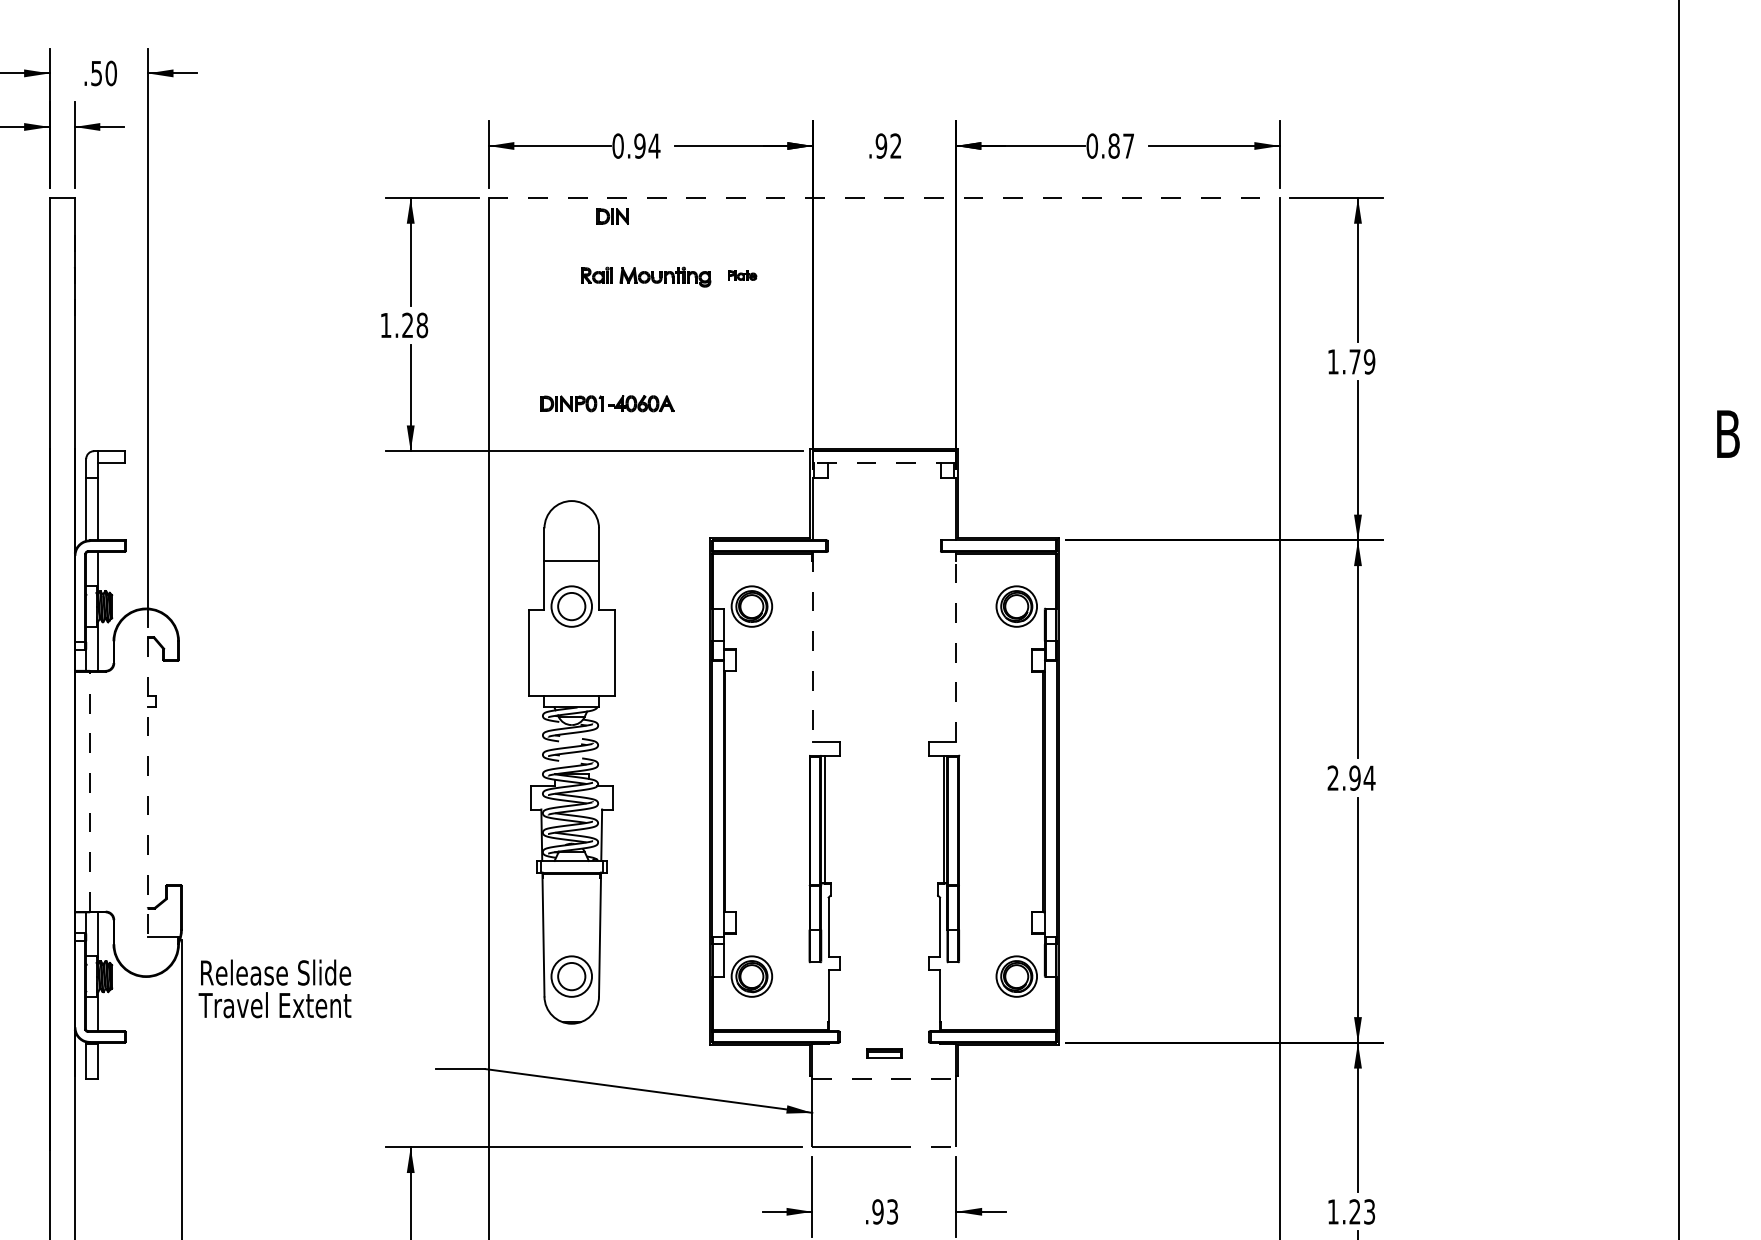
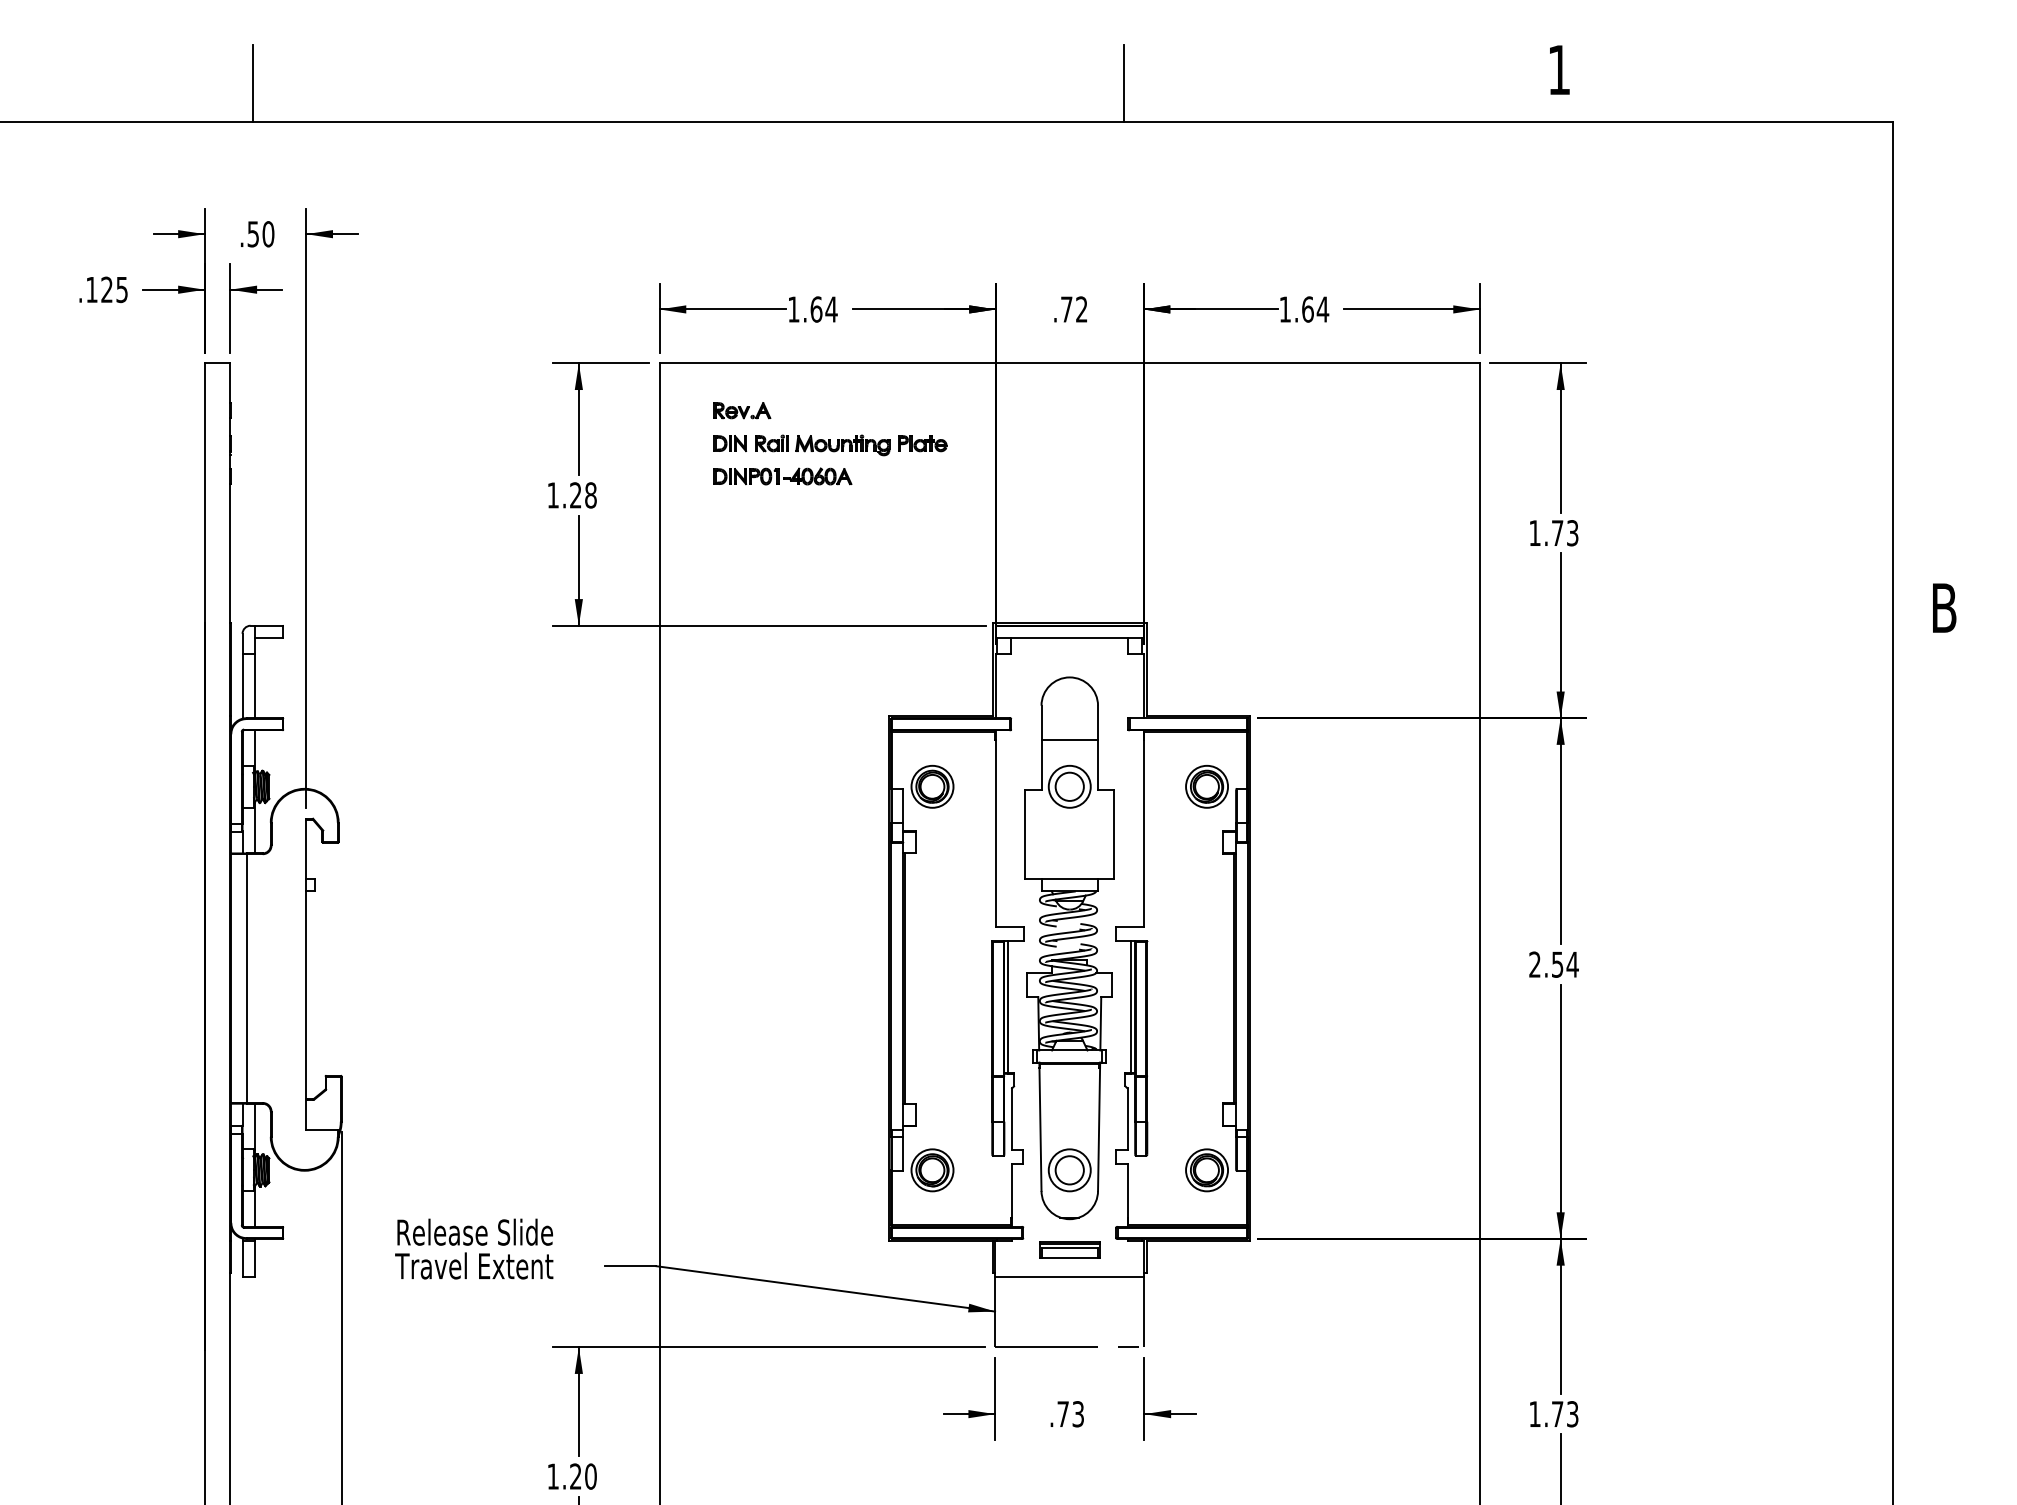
text: (629, 146) -> (805, 309), 0.94 -> 1.64
text: (881, 146) -> (1066, 309), .92 -> .72
text: (1110, 146) -> (1304, 309), 0.87 -> 1.64
line: (885, 198) -> (1070, 363), dashed -> solid
part: (612, 216) -> (729, 443), moved
part: (568, 243) -> (742, 410), added
part: (742, 275) -> (922, 443), size x1.67
text: (1369, 362) -> (1572, 533), 1.79 -> 1.73
part: (607, 403) -> (782, 476), moved
line: (884, 462) -> (1069, 637), dashed -> solid
line: (955, 646) -> (1143, 828), dashed -> solid
line: (812, 647) -> (995, 829), dashed -> solid
part: (571, 762) -> (1069, 948), moved
text: (1354, 778) -> (1557, 964), 2.94 -> 2.54
line: (147, 787) -> (306, 974), dashed -> solid
line: (90, 791) -> (246, 978), dashed -> solid
text: (275, 988) -> (474, 1248), moved
part: (884, 1052) -> (1069, 1249), size x1.67
line: (884, 1079) -> (1069, 1276), dashed -> solid
text: (1354, 1211) -> (1557, 1413), 1.23 -> 1.73
text: (878, 1212) -> (1063, 1414), .93 -> .73

